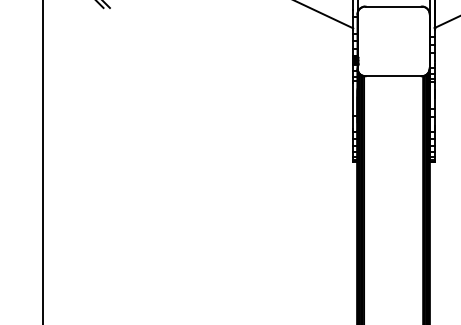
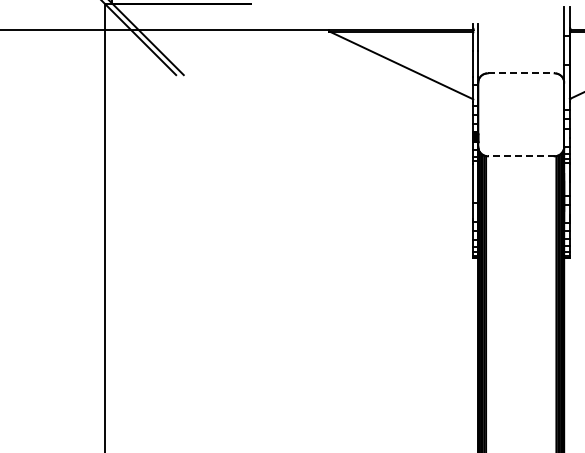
line: (393, 6) -> (521, 73), solid -> dashed
line: (393, 76) -> (520, 156), solid -> dashed

